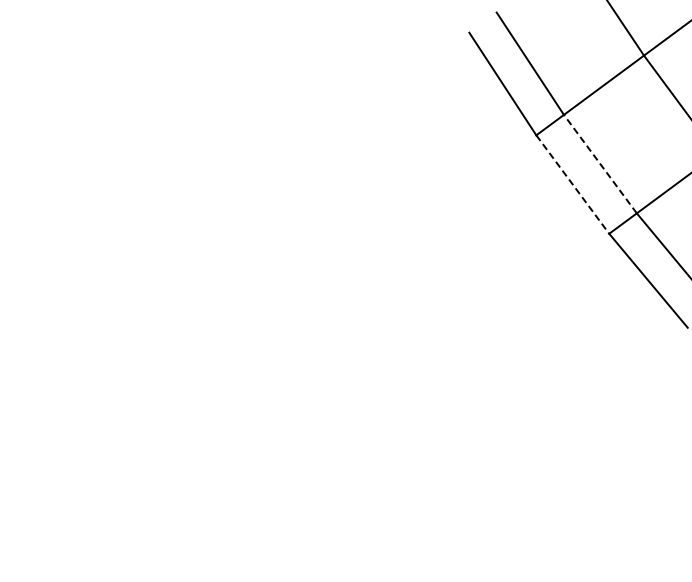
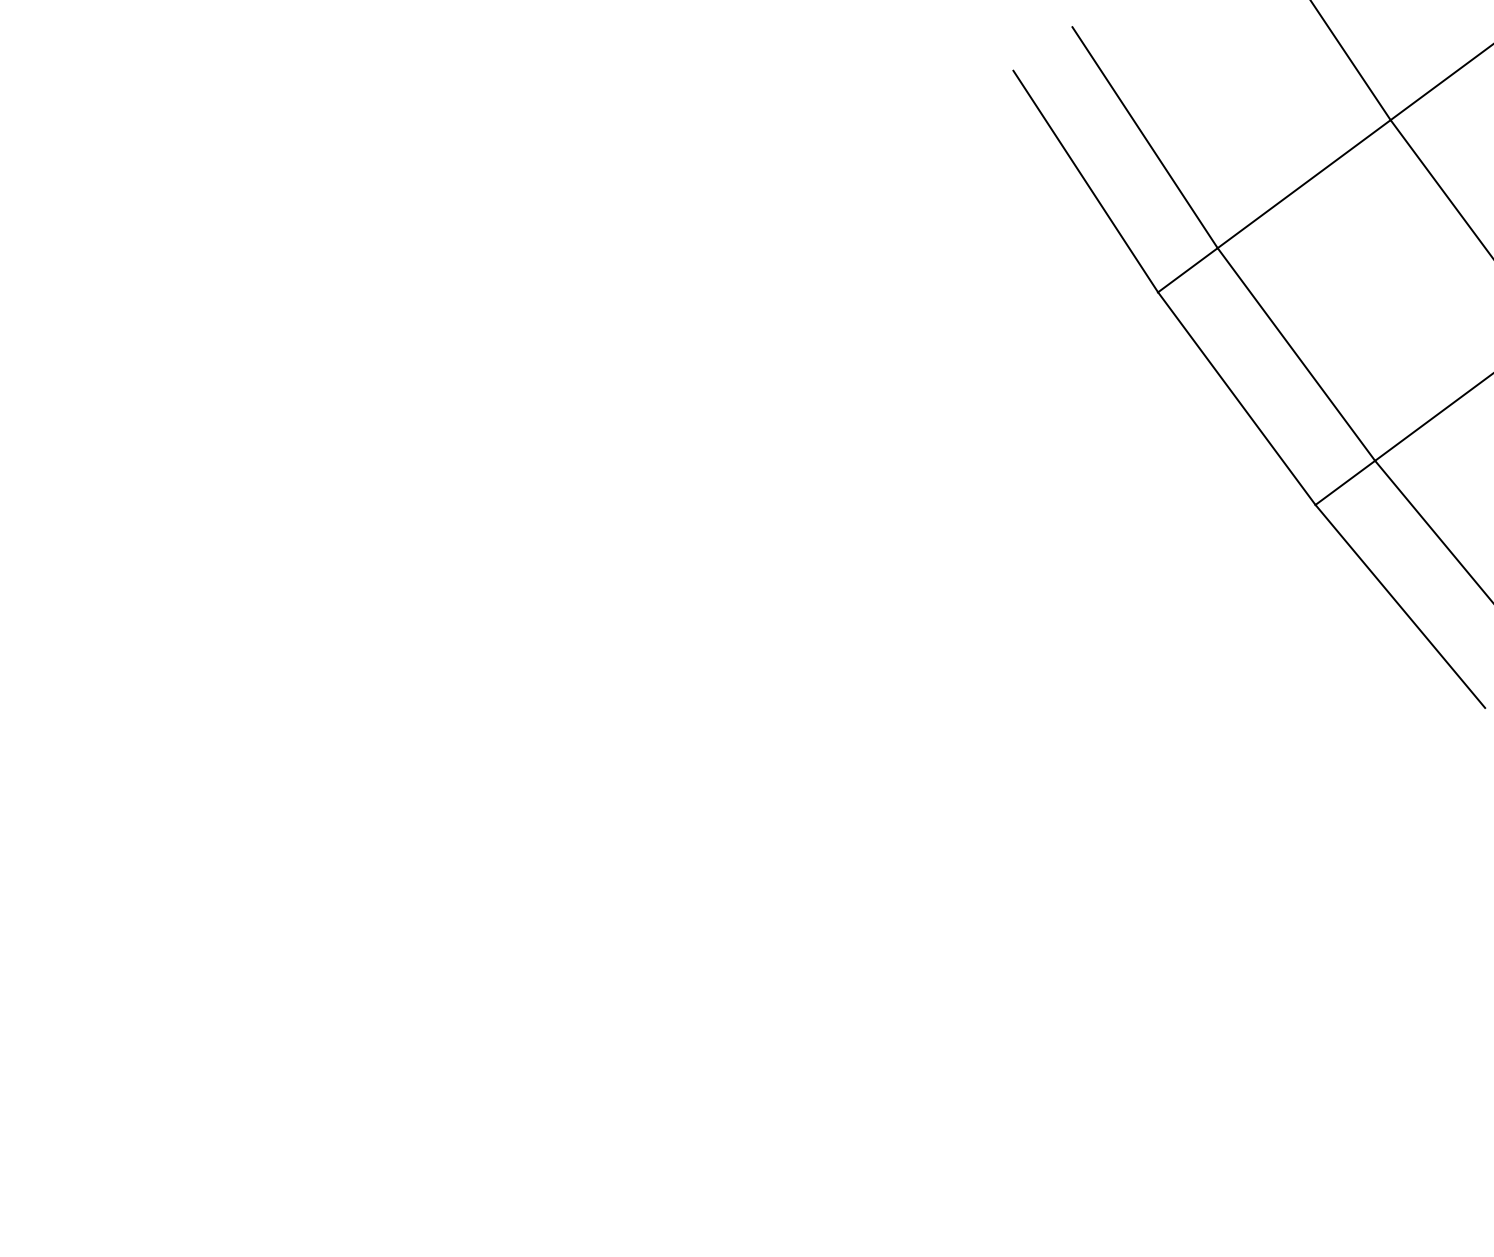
line: (600, 163) -> (1296, 353), dashed -> solid
line: (573, 184) -> (1238, 398), dashed -> solid

